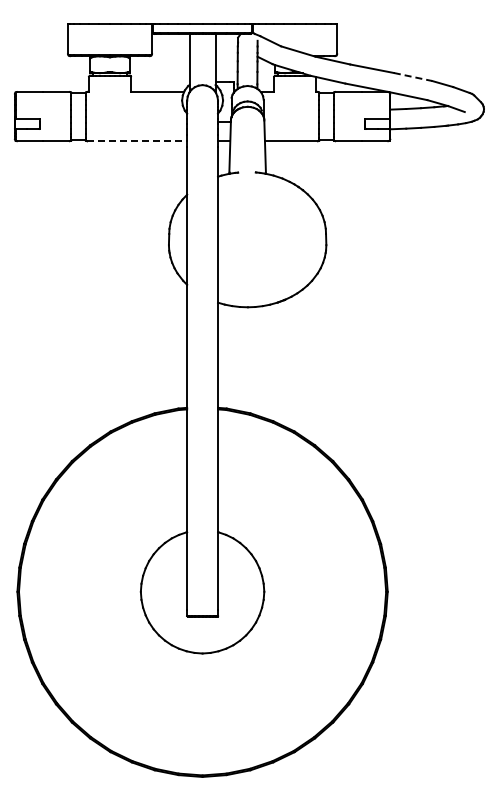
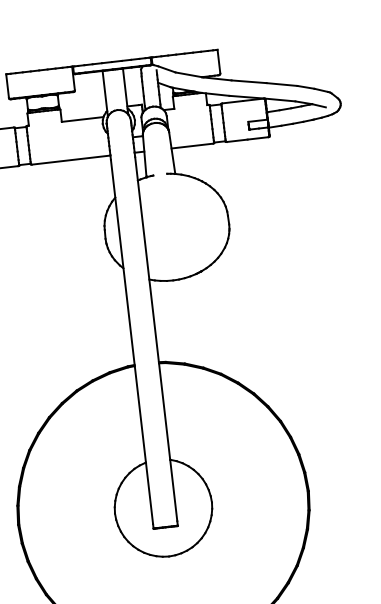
line: (413, 77) -> (282, 84), dashed -> solid
line: (137, 141) -> (71, 160), dashed -> solid

